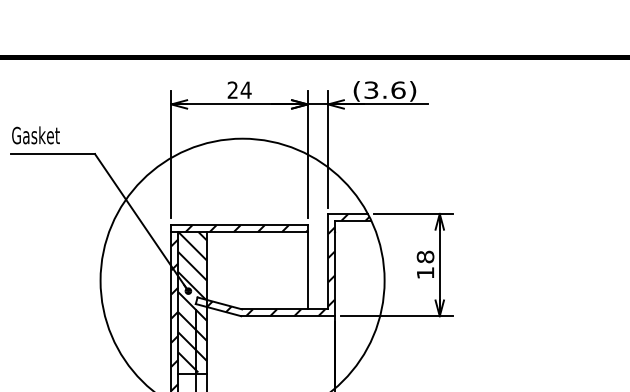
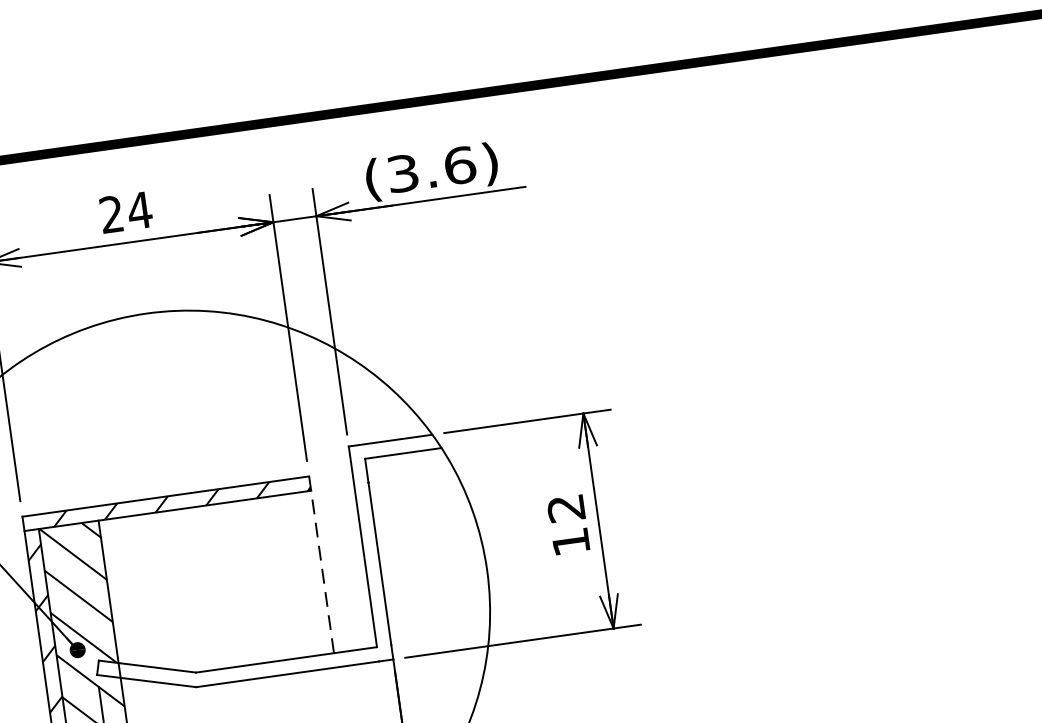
text: (425, 256) -> (565, 507), 18 -> 12
hatch: (288, 264) -> (280, 564), removed
line: (307, 267) -> (321, 565), solid -> dashed

